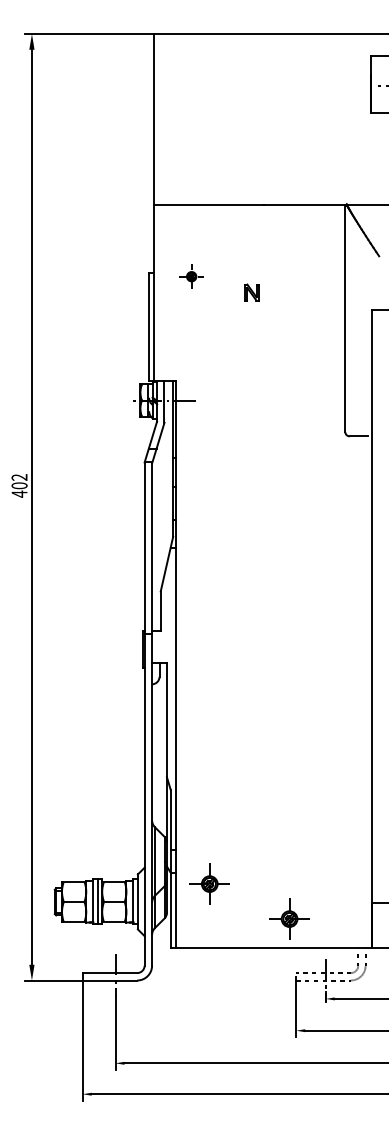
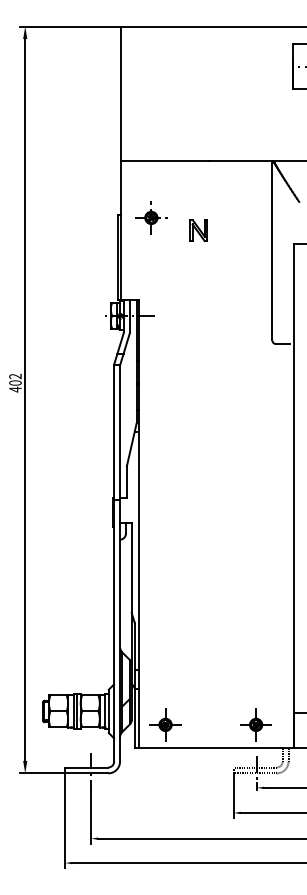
part: (191, 276) -> (151, 217), size x1.67
part: (251, 292) -> (198, 230), size x1.67
part: (209, 883) -> (165, 724), moved
part: (289, 918) -> (256, 724), moved

